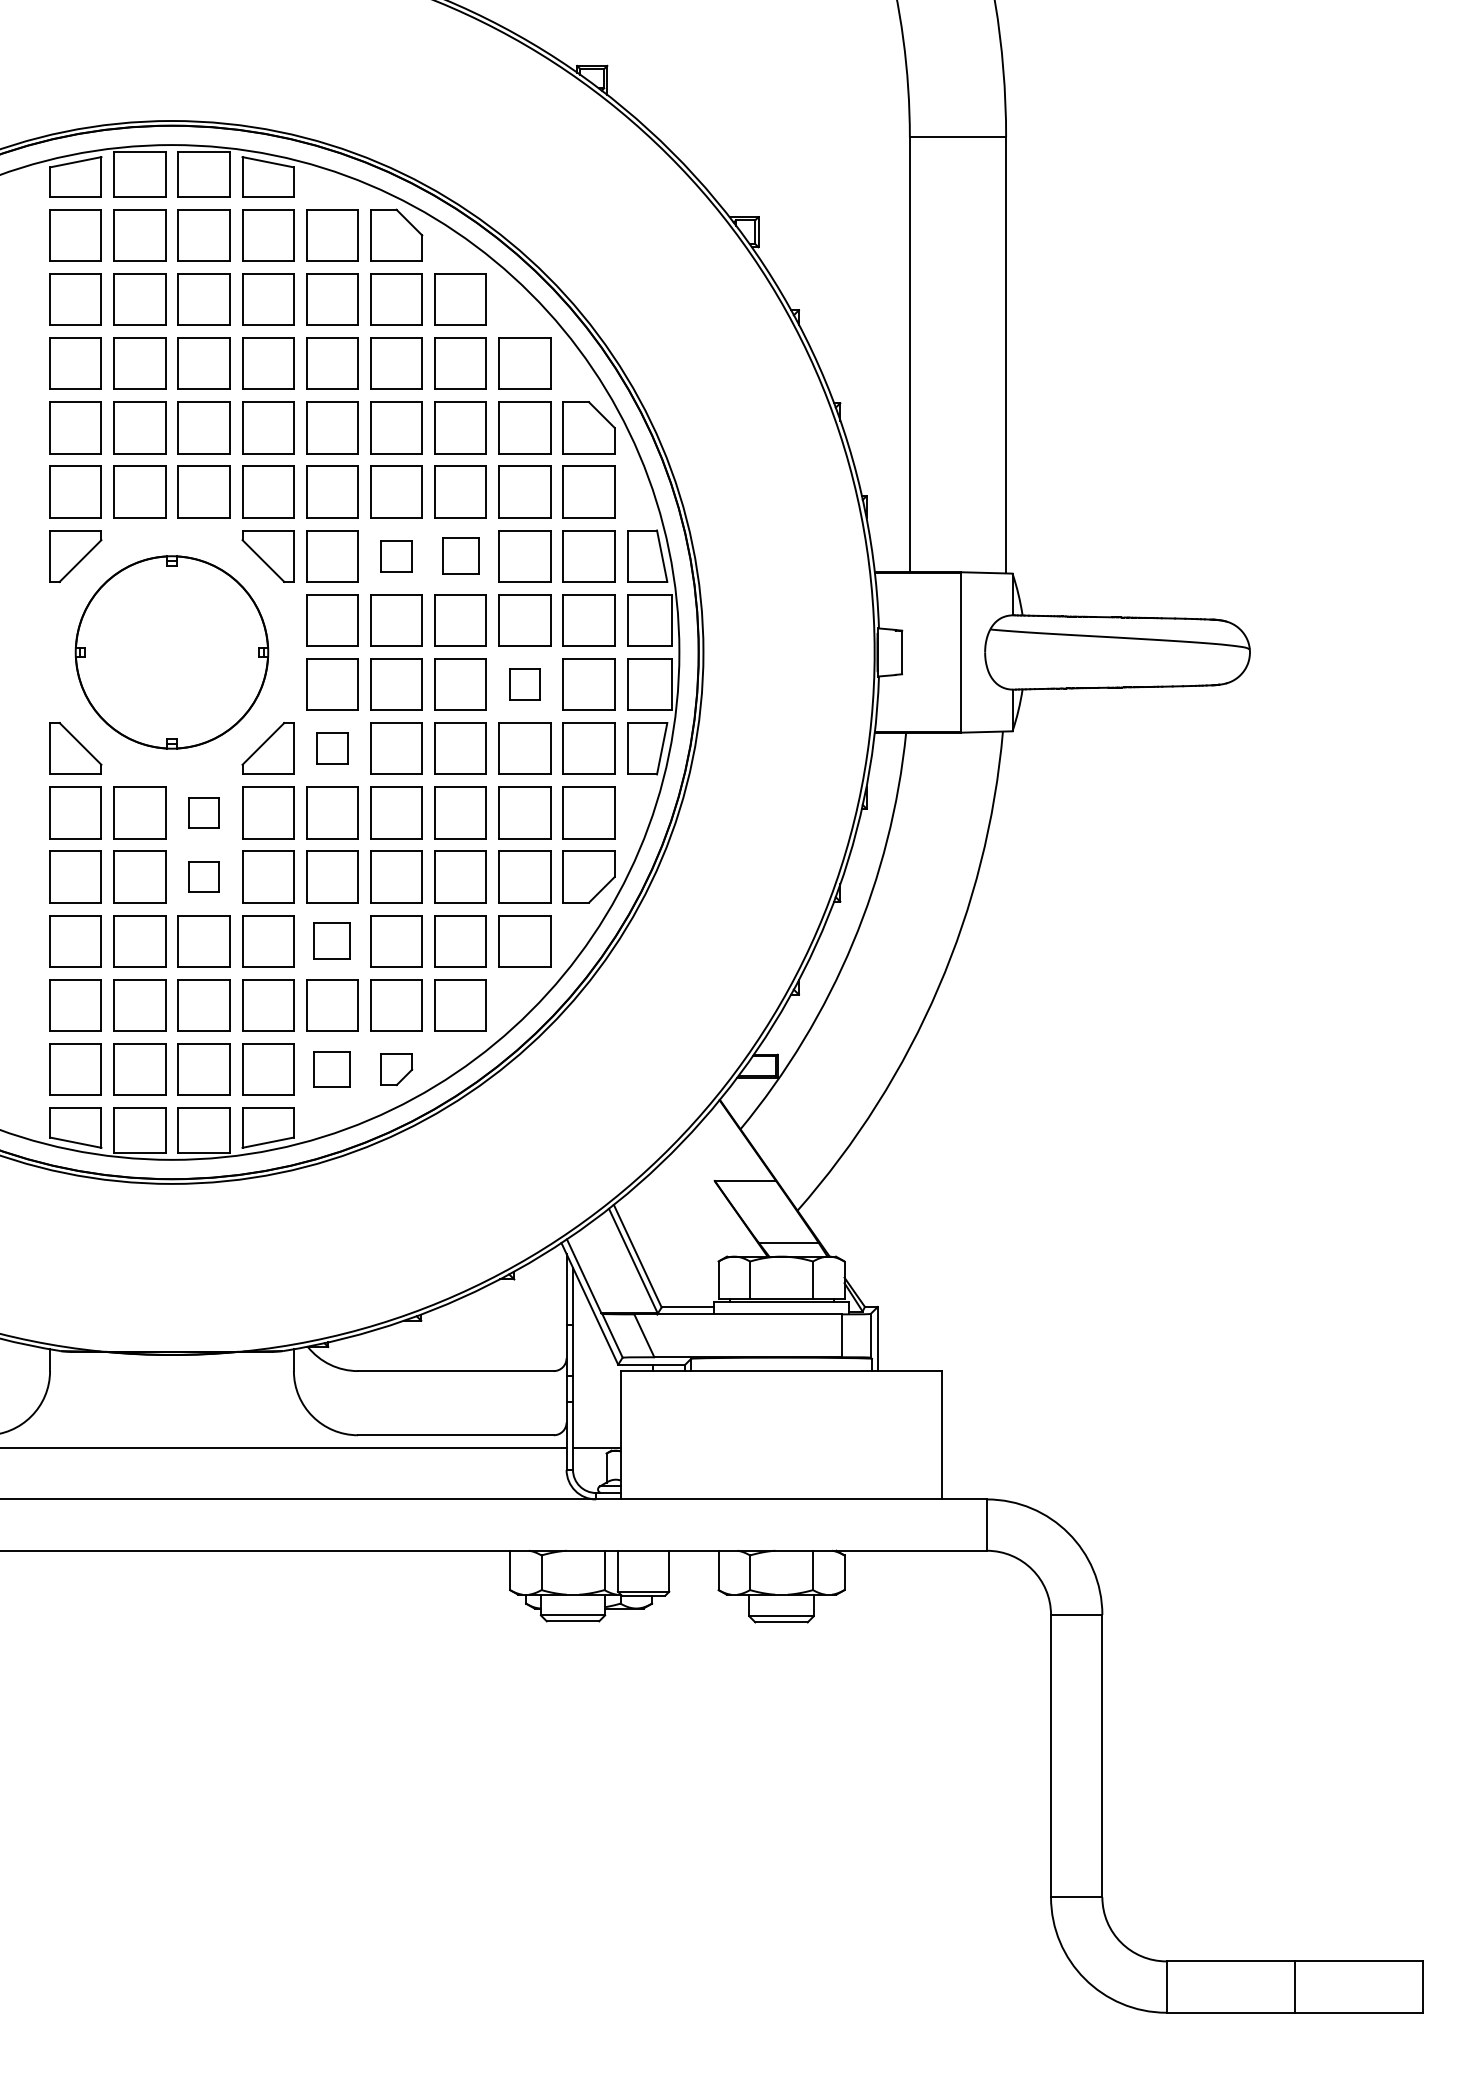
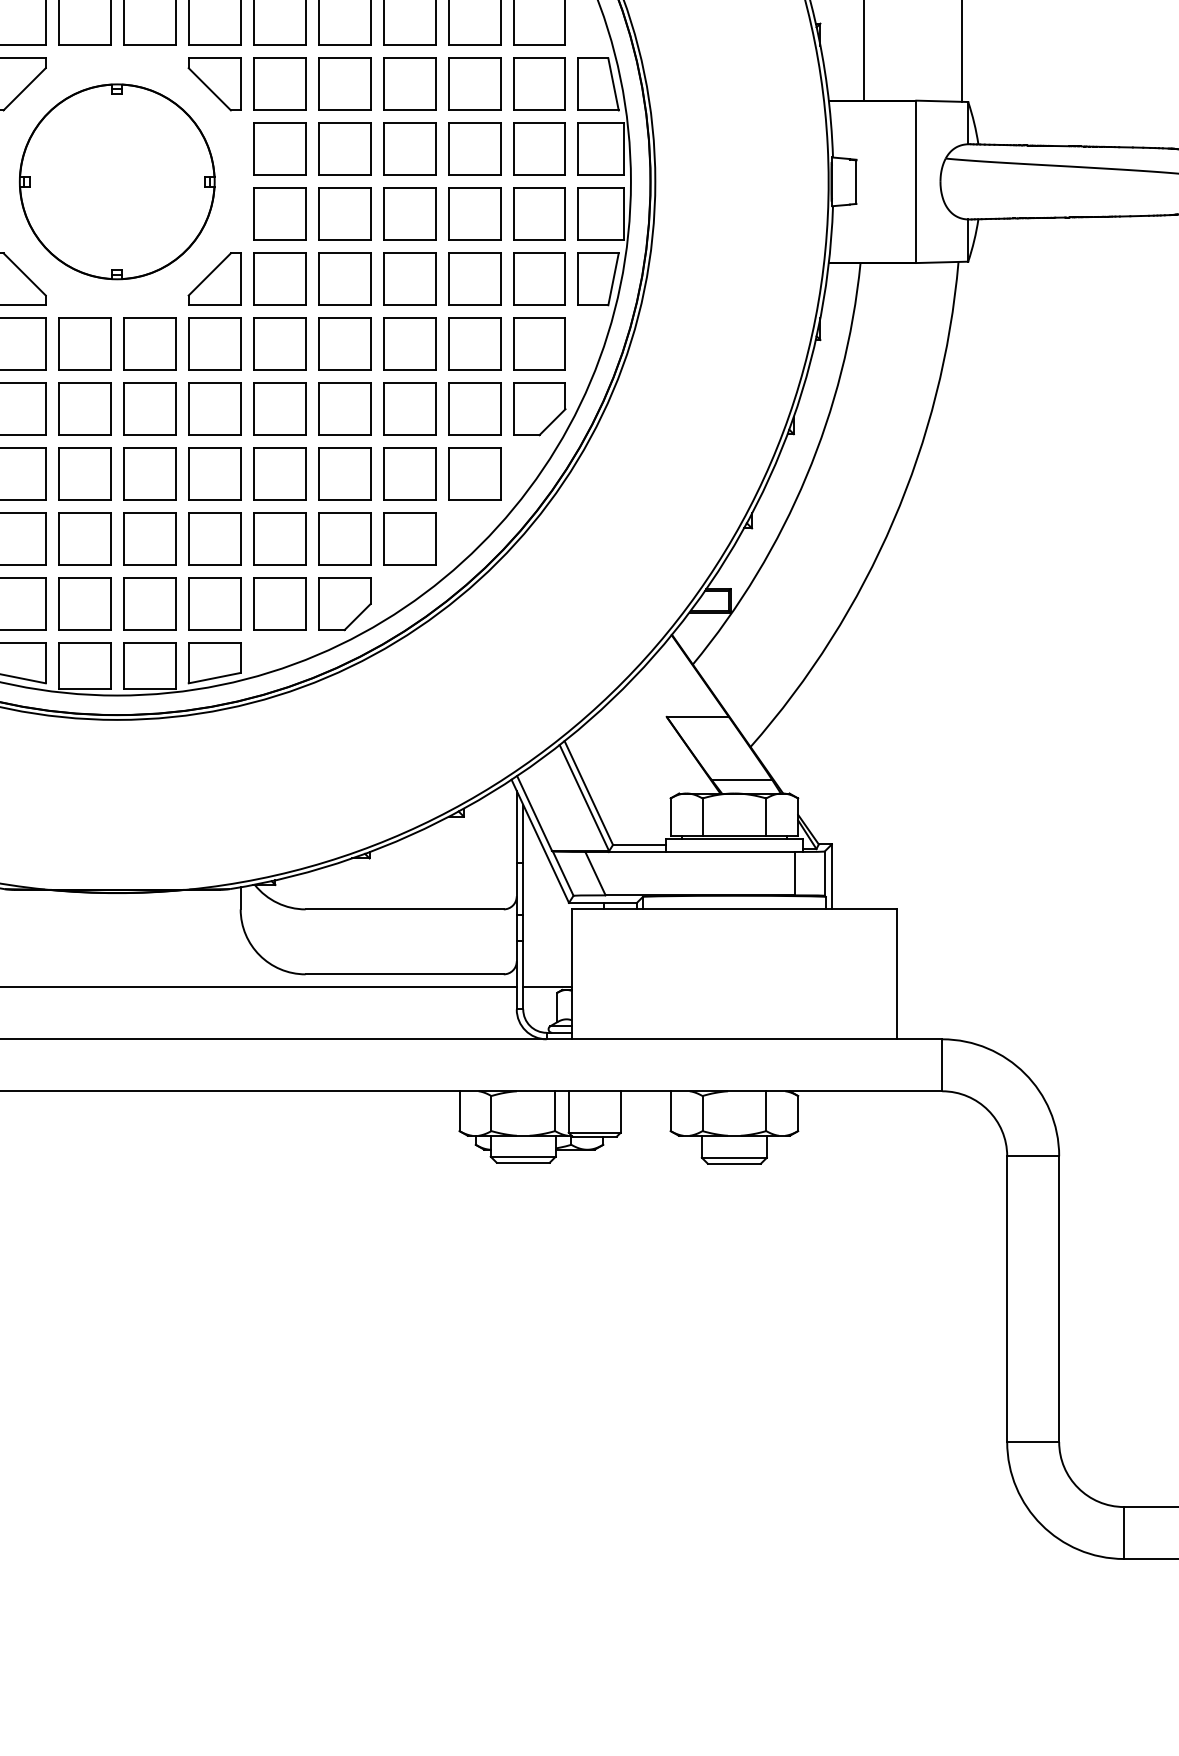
part: (396, 556) -> (344, 84), size x1.67
part: (460, 556) -> (409, 84), size x1.43
part: (524, 684) -> (474, 214), size x1.67
part: (332, 748) -> (279, 279), size x1.67
part: (203, 812) -> (149, 343), size x1.67
part: (203, 876) -> (149, 408), size x1.67
part: (332, 941) -> (279, 474), size x1.43
part: (332, 1069) -> (279, 604), size x1.43
part: (396, 1069) -> (344, 604), size x1.67

